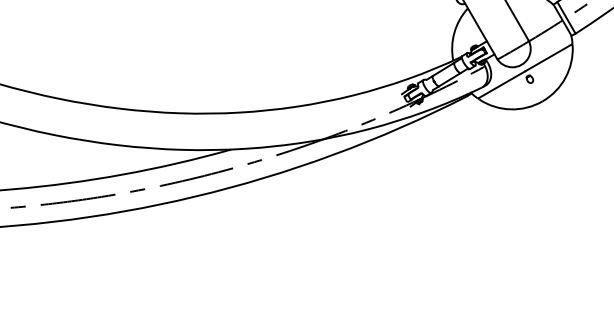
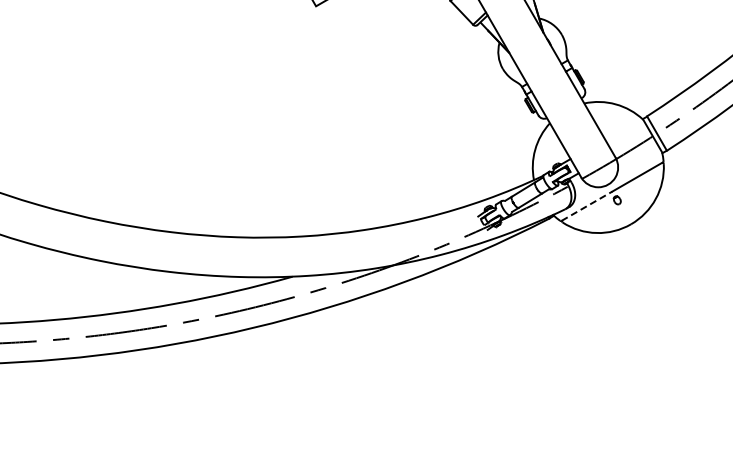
line: (502, 84) -> (587, 206), solid -> dashed

